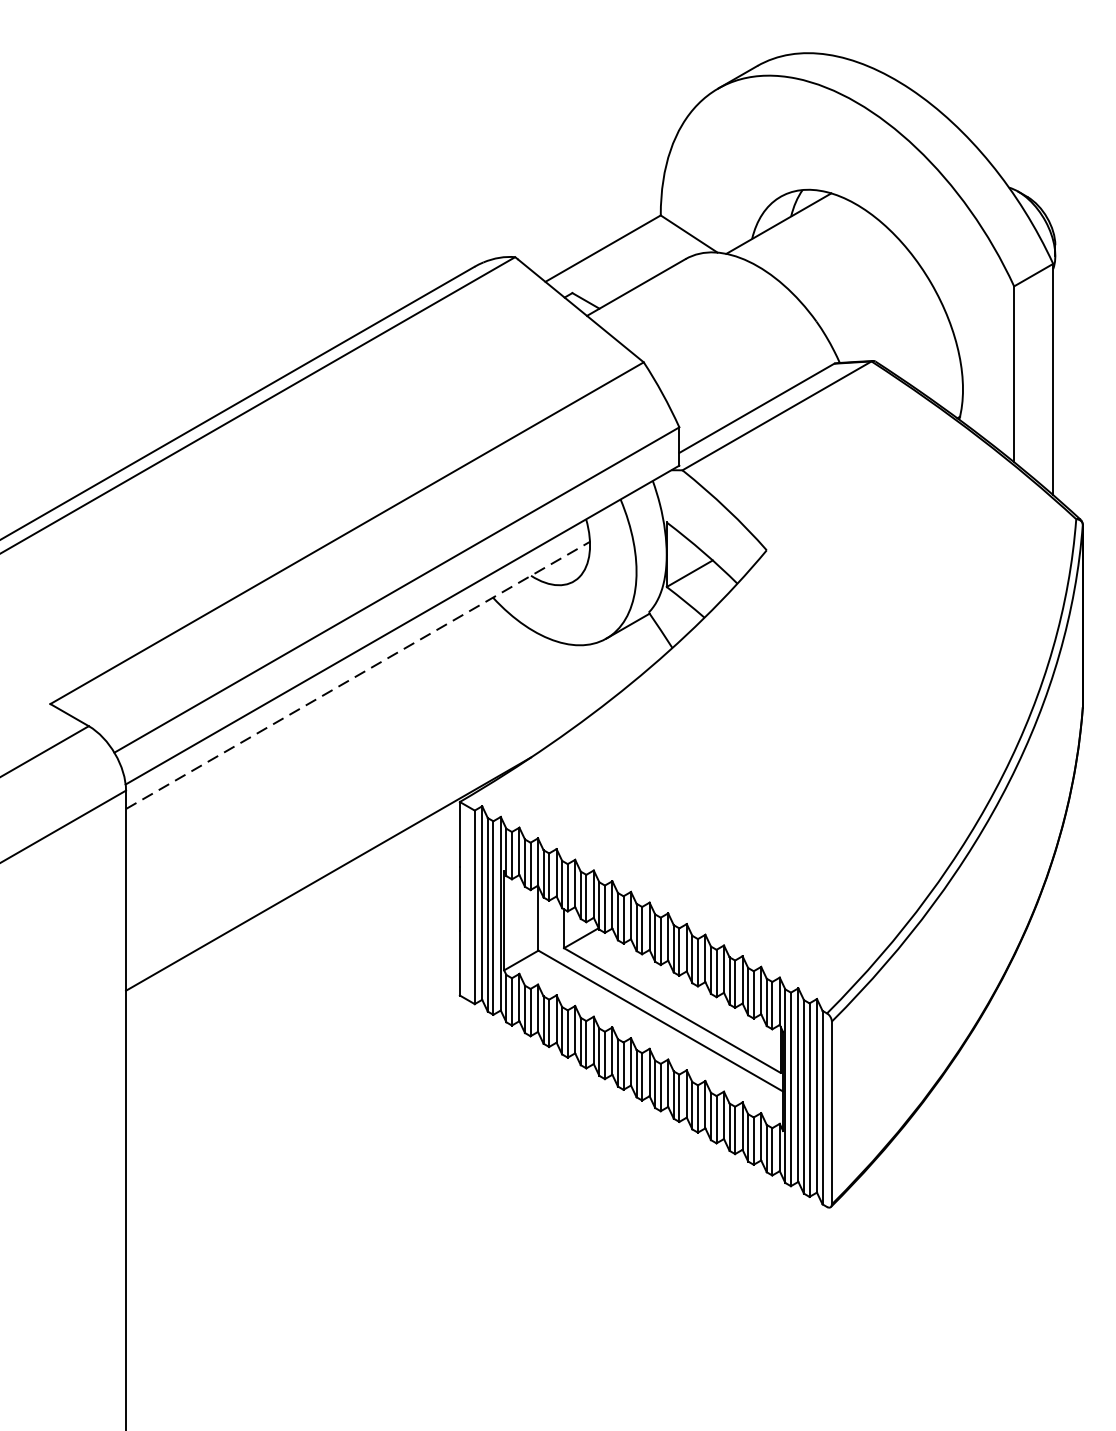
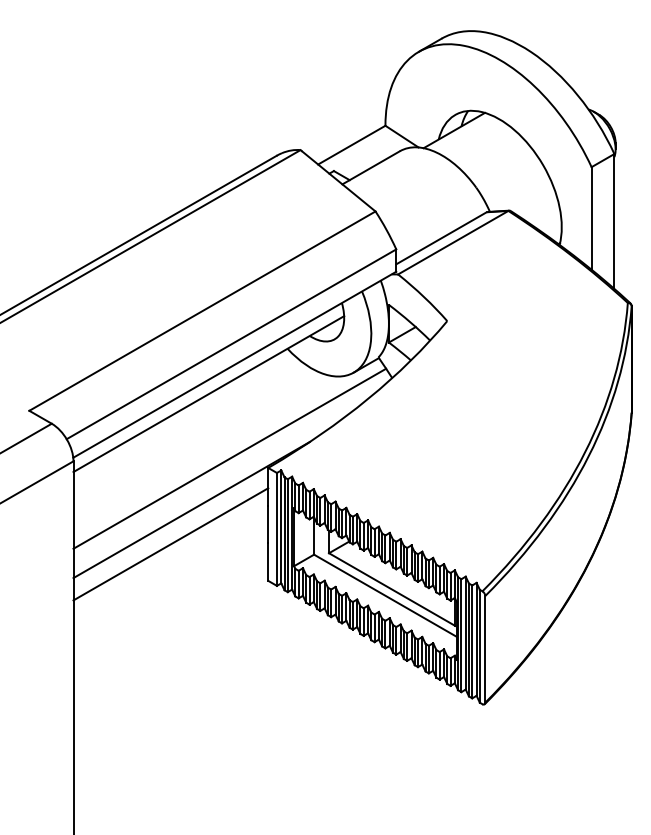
line: (359, 674) -> (209, 393), dashed -> solid
line: (393, 785) -> (229, 458), added
line: (292, 933) -> (170, 544), added

